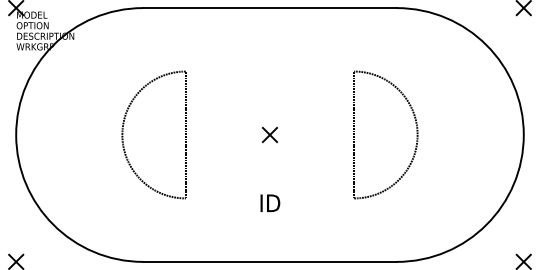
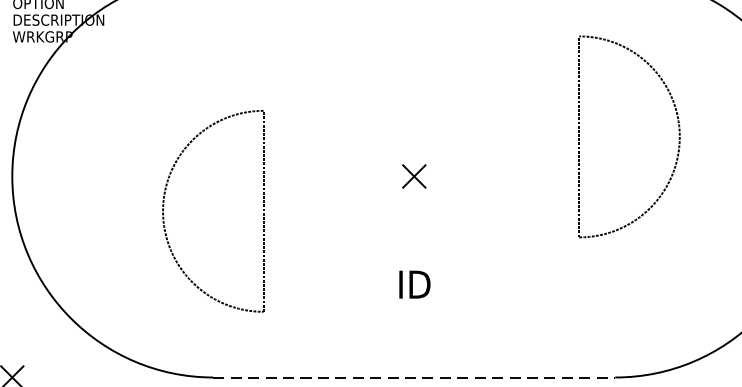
part: (123, 134) -> (164, 210), moved
part: (354, 134) -> (579, 136), moved
line: (270, 261) -> (415, 376), solid -> dashed

